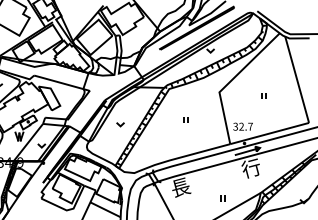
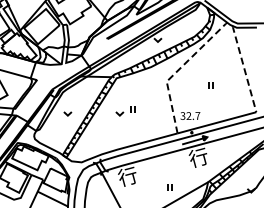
line: (297, 79) -> (244, 68), solid -> dashed
line: (230, 81) -> (177, 70), solid -> dashed
part: (172, 124) -> (119, 113), added
text: (180, 187) -> (127, 176), 長 -> 行

